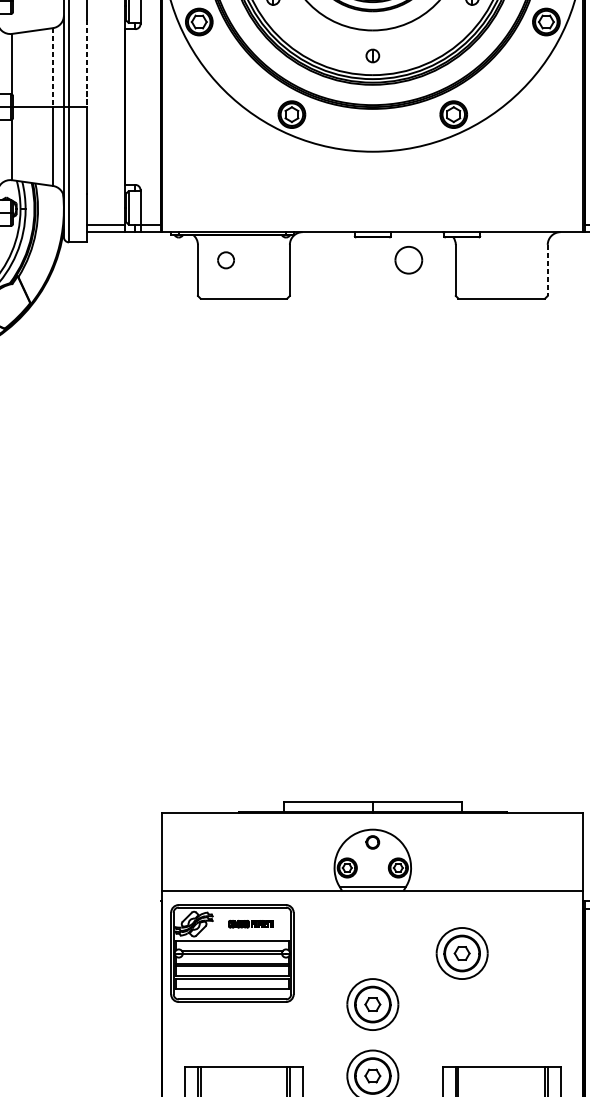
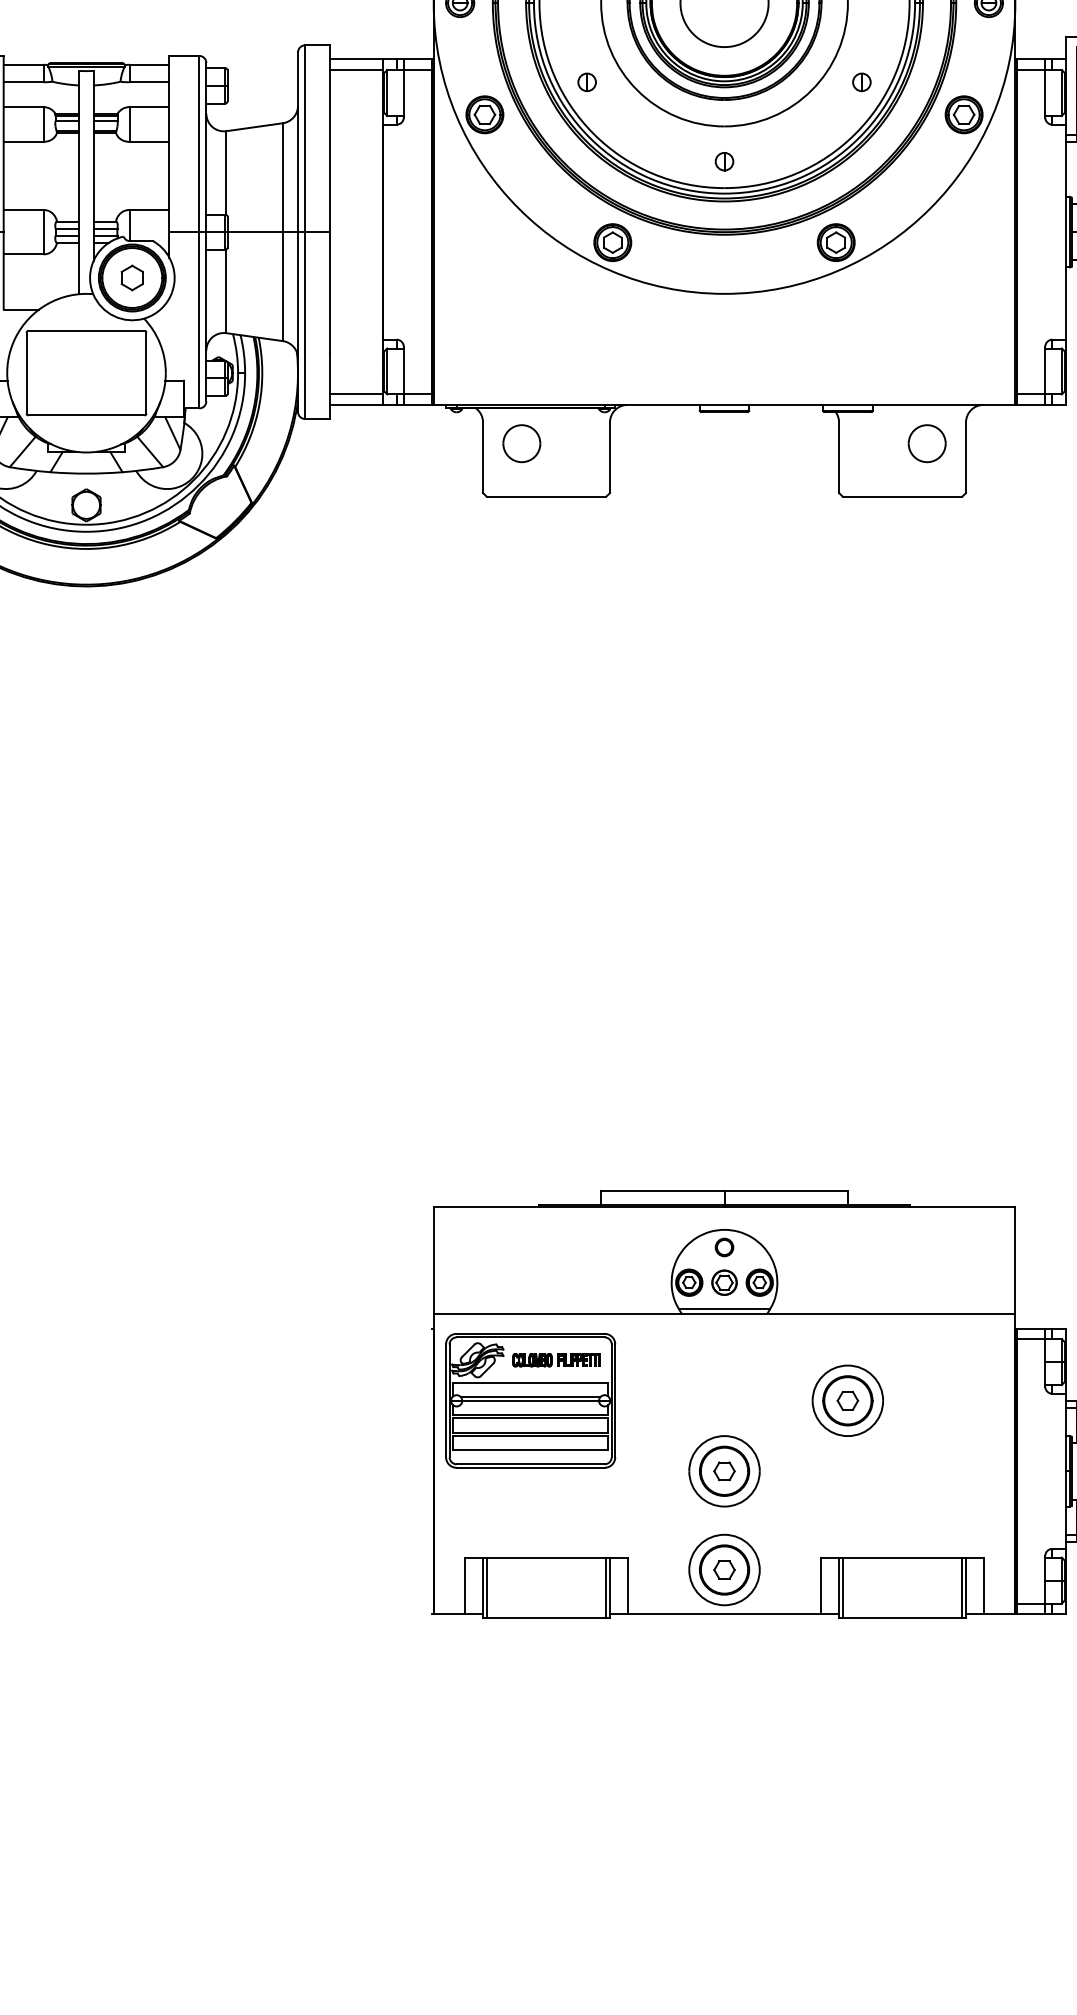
line: (86, 63) -> (329, 172), dashed -> solid
line: (52, 68) -> (282, 178), dashed -> solid
part: (225, 260) -> (521, 443), size x1.67
part: (408, 260) -> (926, 443), moved
line: (547, 270) -> (965, 458), dashed -> solid
part: (372, 867) -> (724, 1282), added
part: (251, 924) -> (556, 1360), size x1.43

